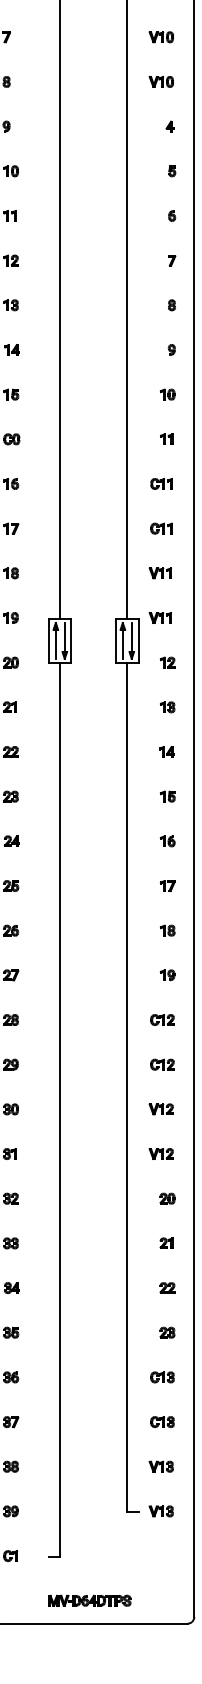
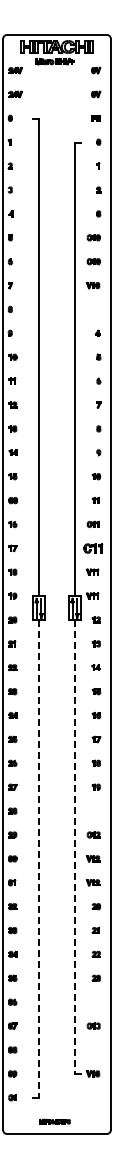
part: (160, 81) -> (92, 309), removed
part: (160, 527) -> (92, 547), size x1.6
part: (162, 1018) -> (93, 810), removed
line: (126, 1088) -> (74, 847), solid -> dashed
line: (61, 1110) -> (39, 859), solid -> dashed
part: (162, 1376) -> (93, 1001), removed
part: (162, 1465) -> (93, 1049), removed
part: (89, 1600) -> (54, 1121), size x0.7

